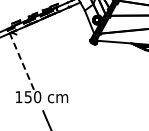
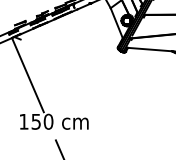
line: (21, 61) -> (27, 75), dashed -> solid

